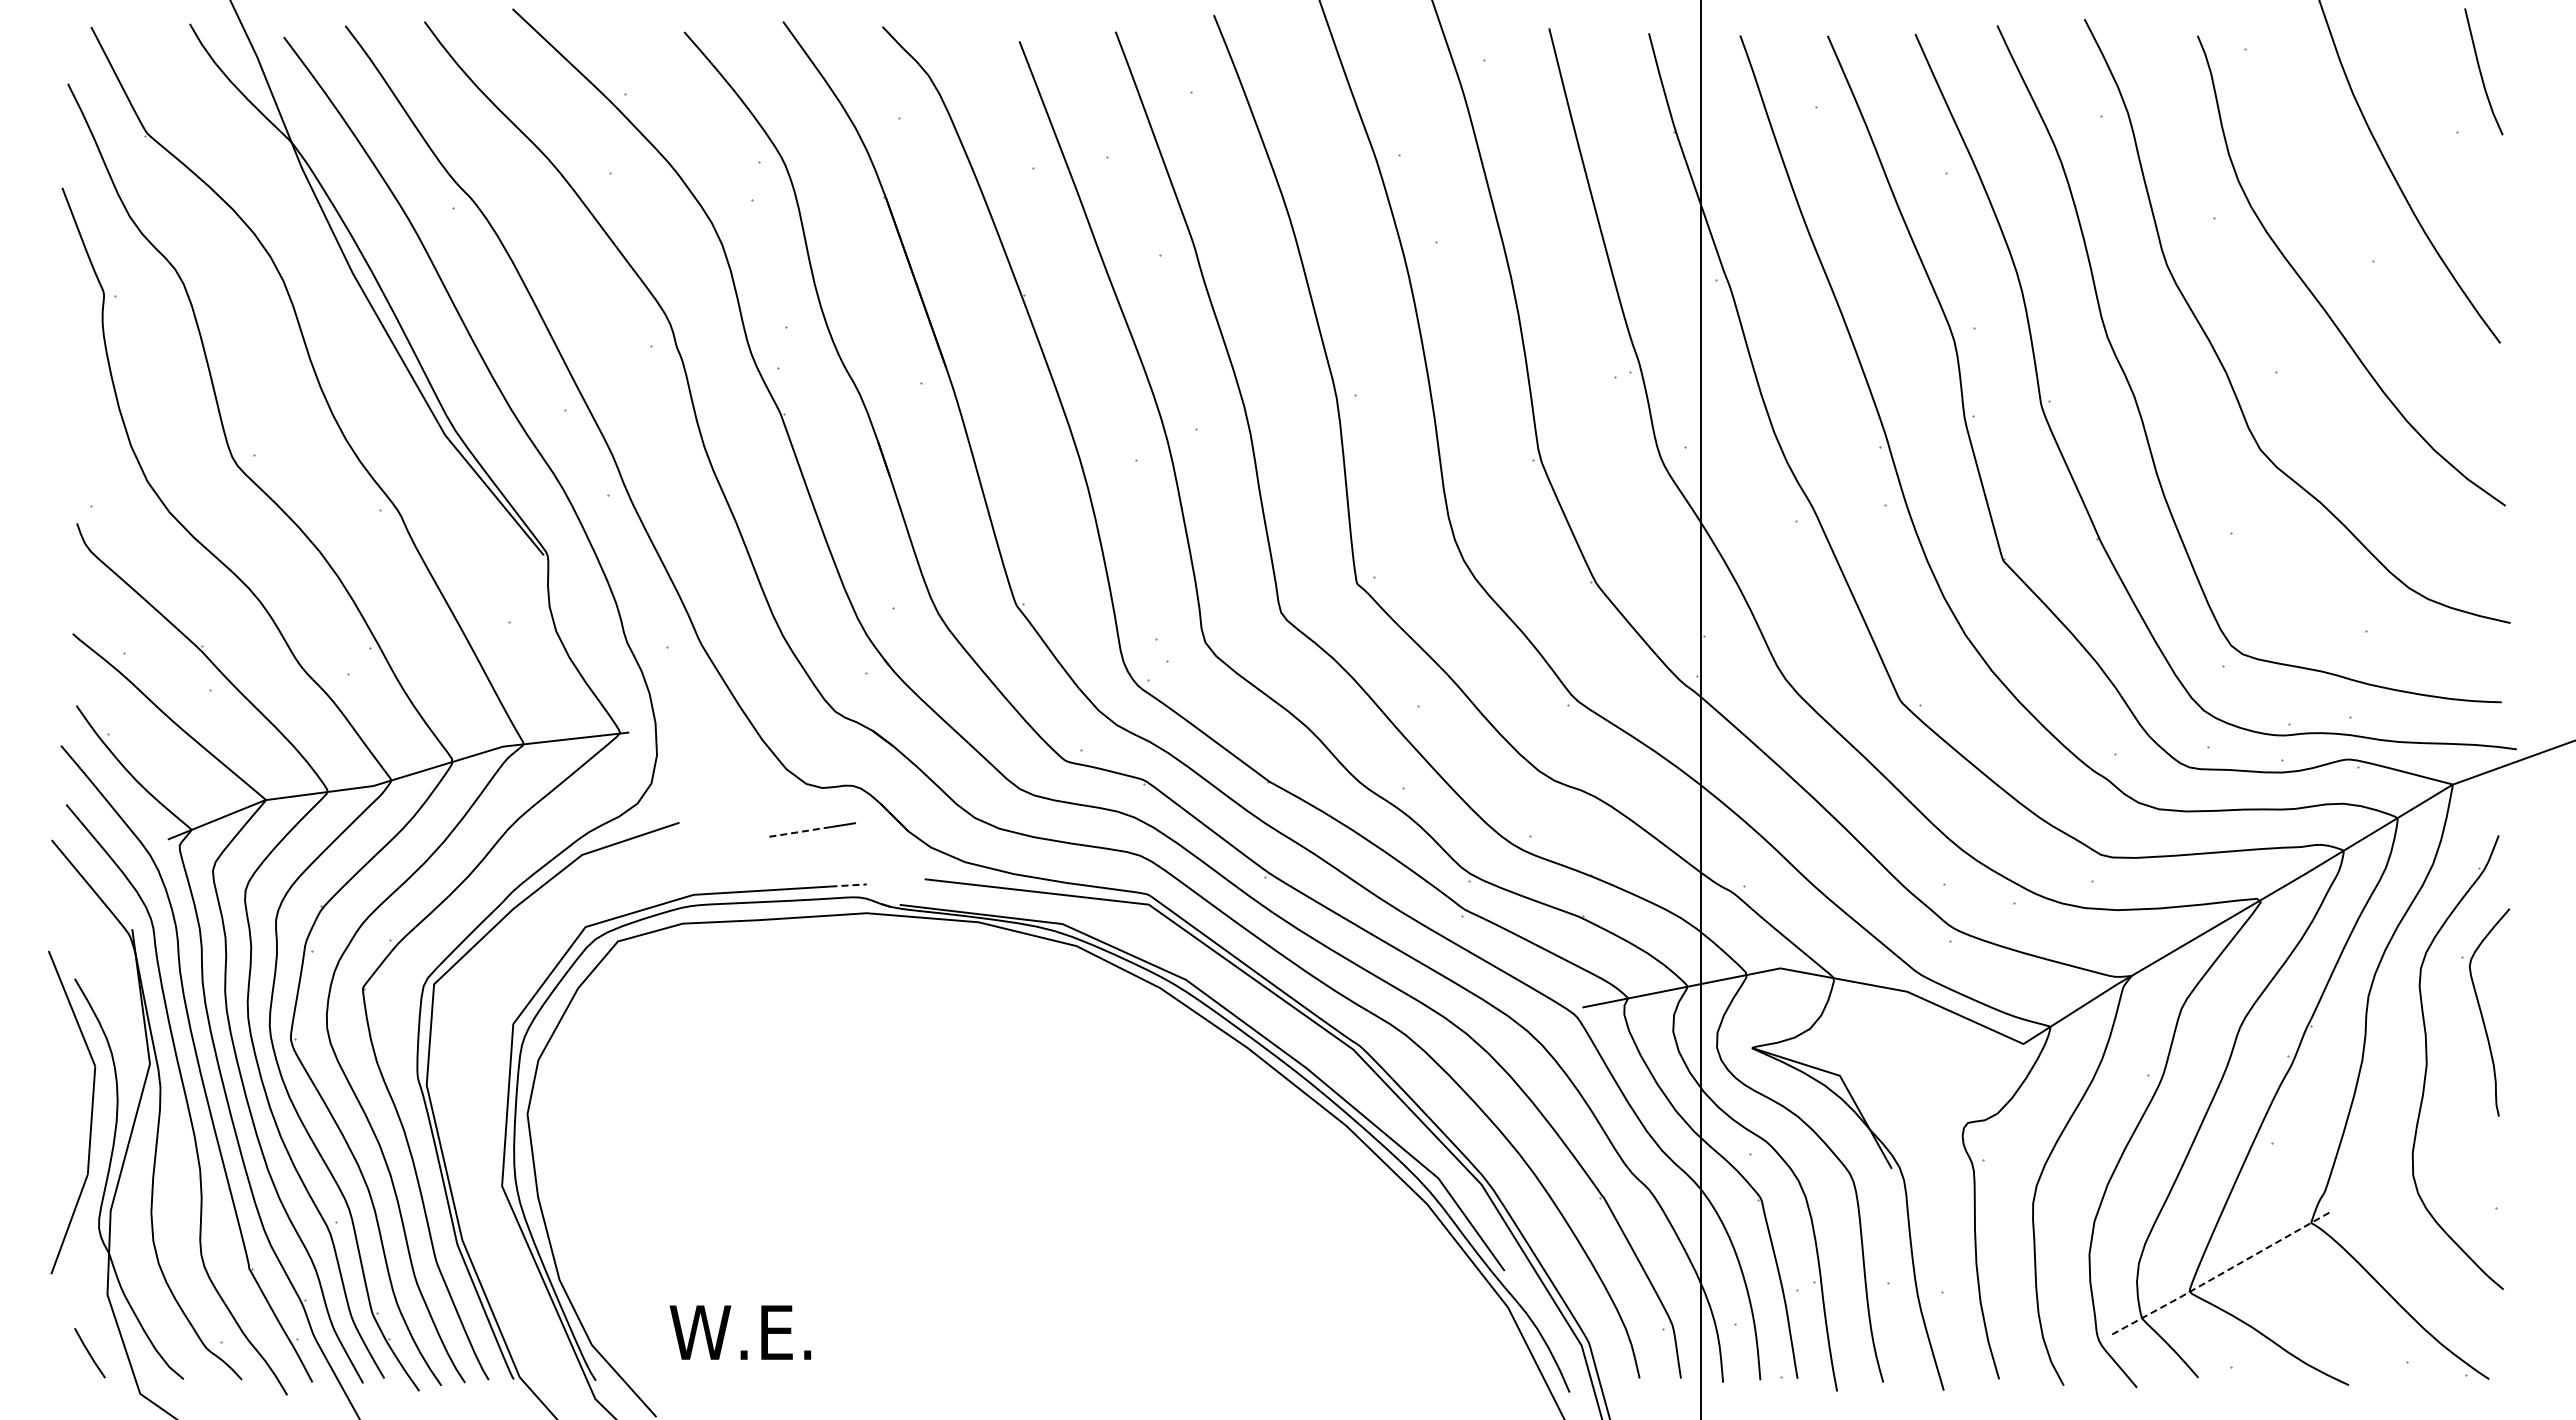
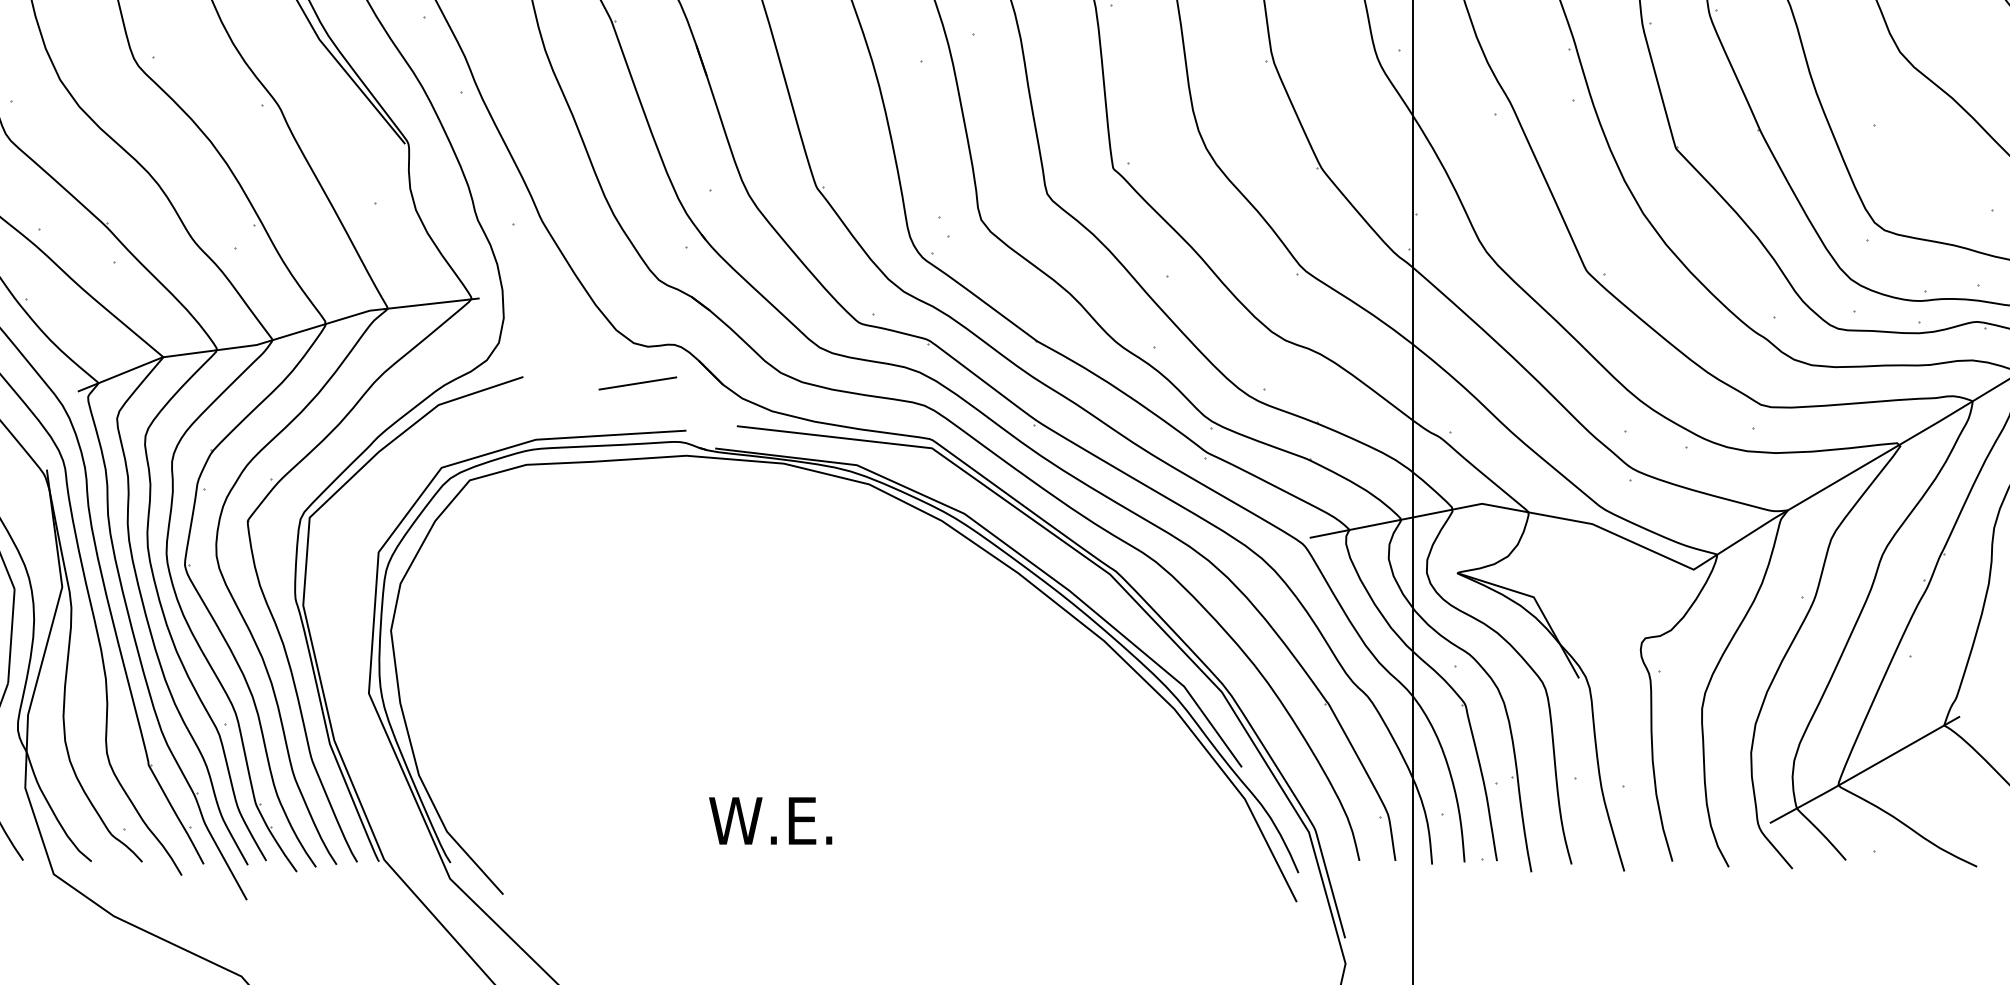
line: (798, 832) -> (627, 385), dashed -> solid
line: (849, 885) -> (671, 431), dashed -> solid
line: (2219, 1274) -> (1864, 770), dashed -> solid
text: (740, 1332) -> (770, 820), moved

